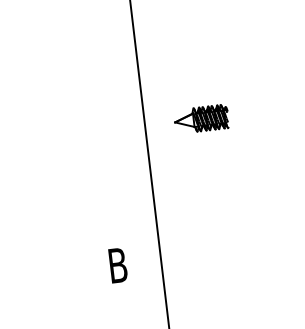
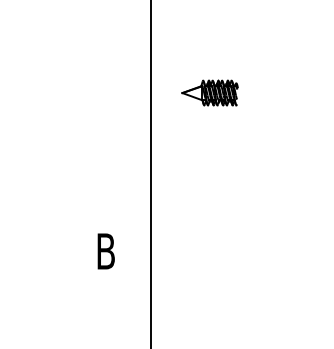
part: (200, 118) -> (209, 92), moved

